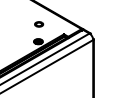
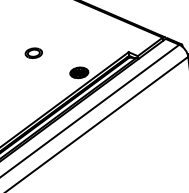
part: (39, 24) -> (34, 53), moved

